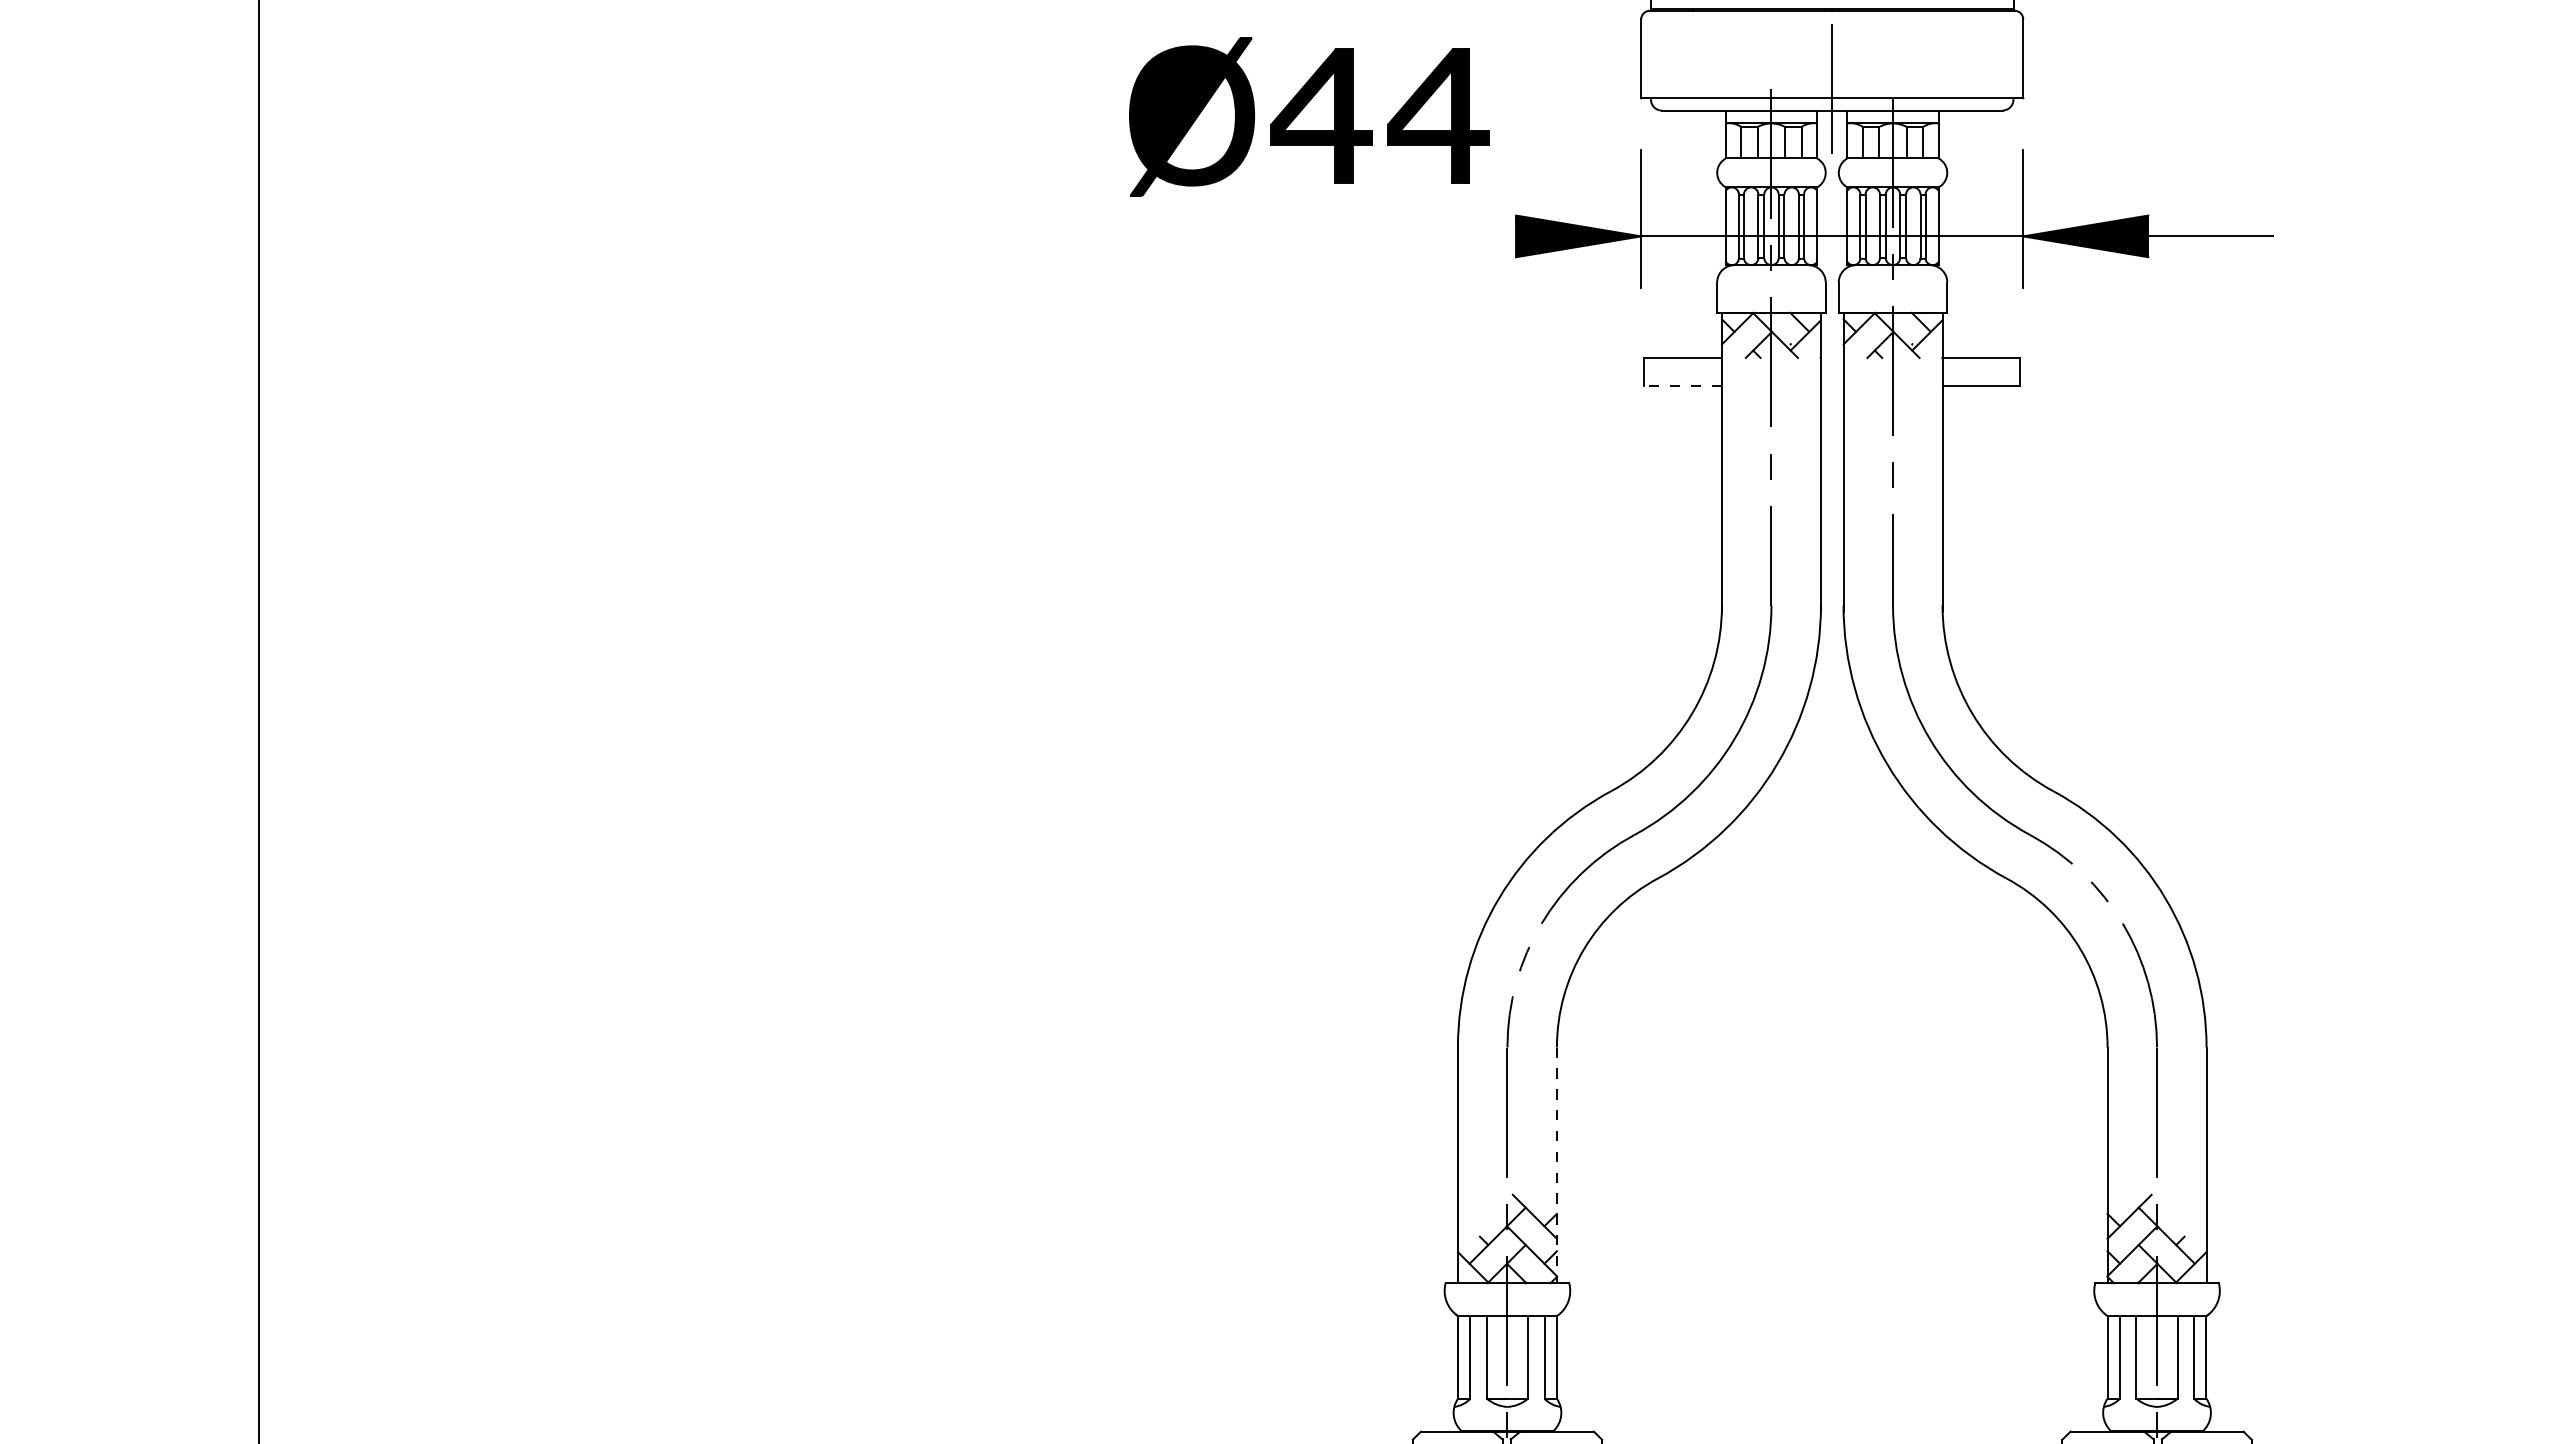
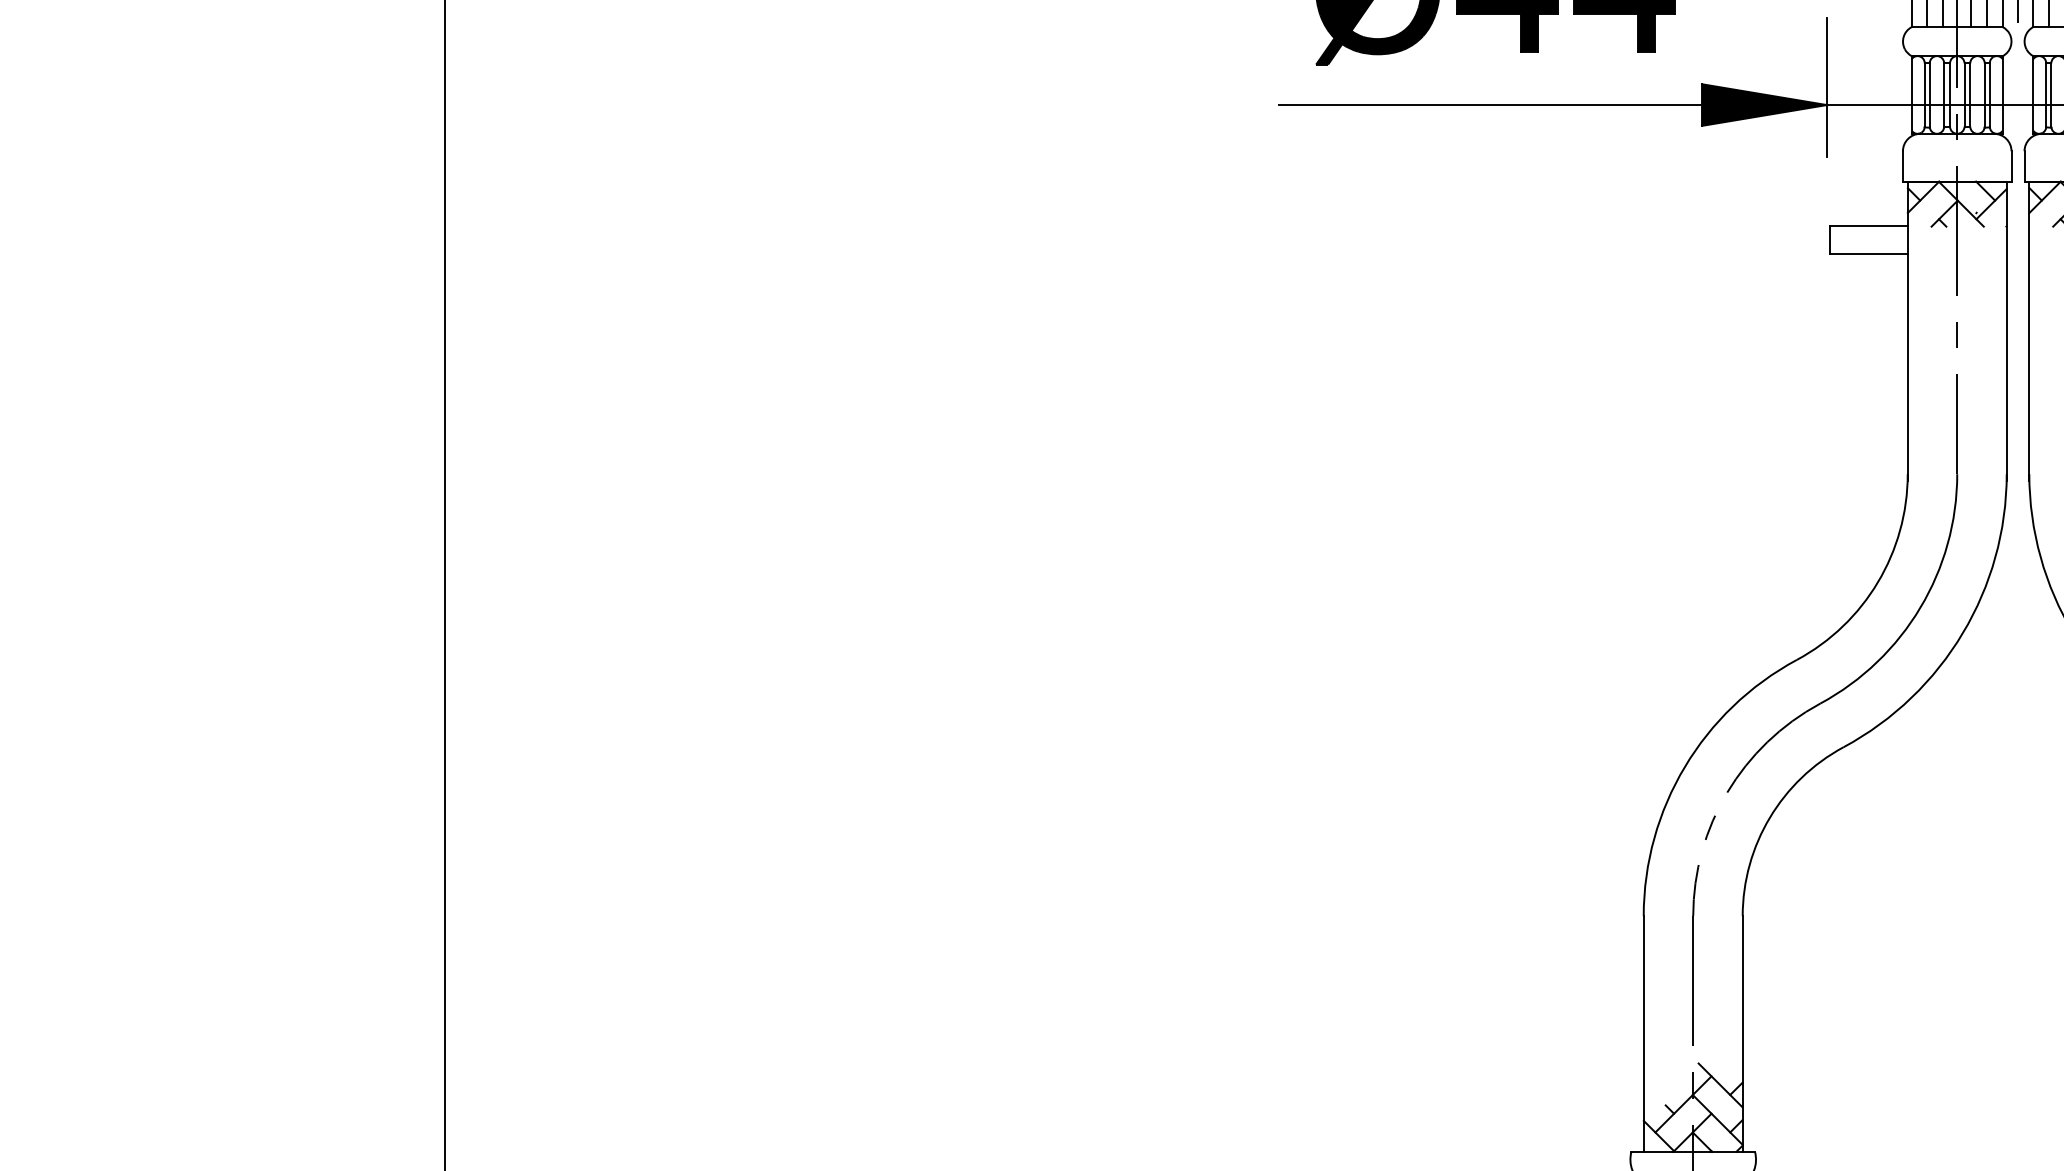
line: (1304, 236) -> (1490, 105), added
line: (1683, 385) -> (1869, 254), dashed -> solid
line: (1556, 1165) -> (1742, 1034), dashed -> solid

